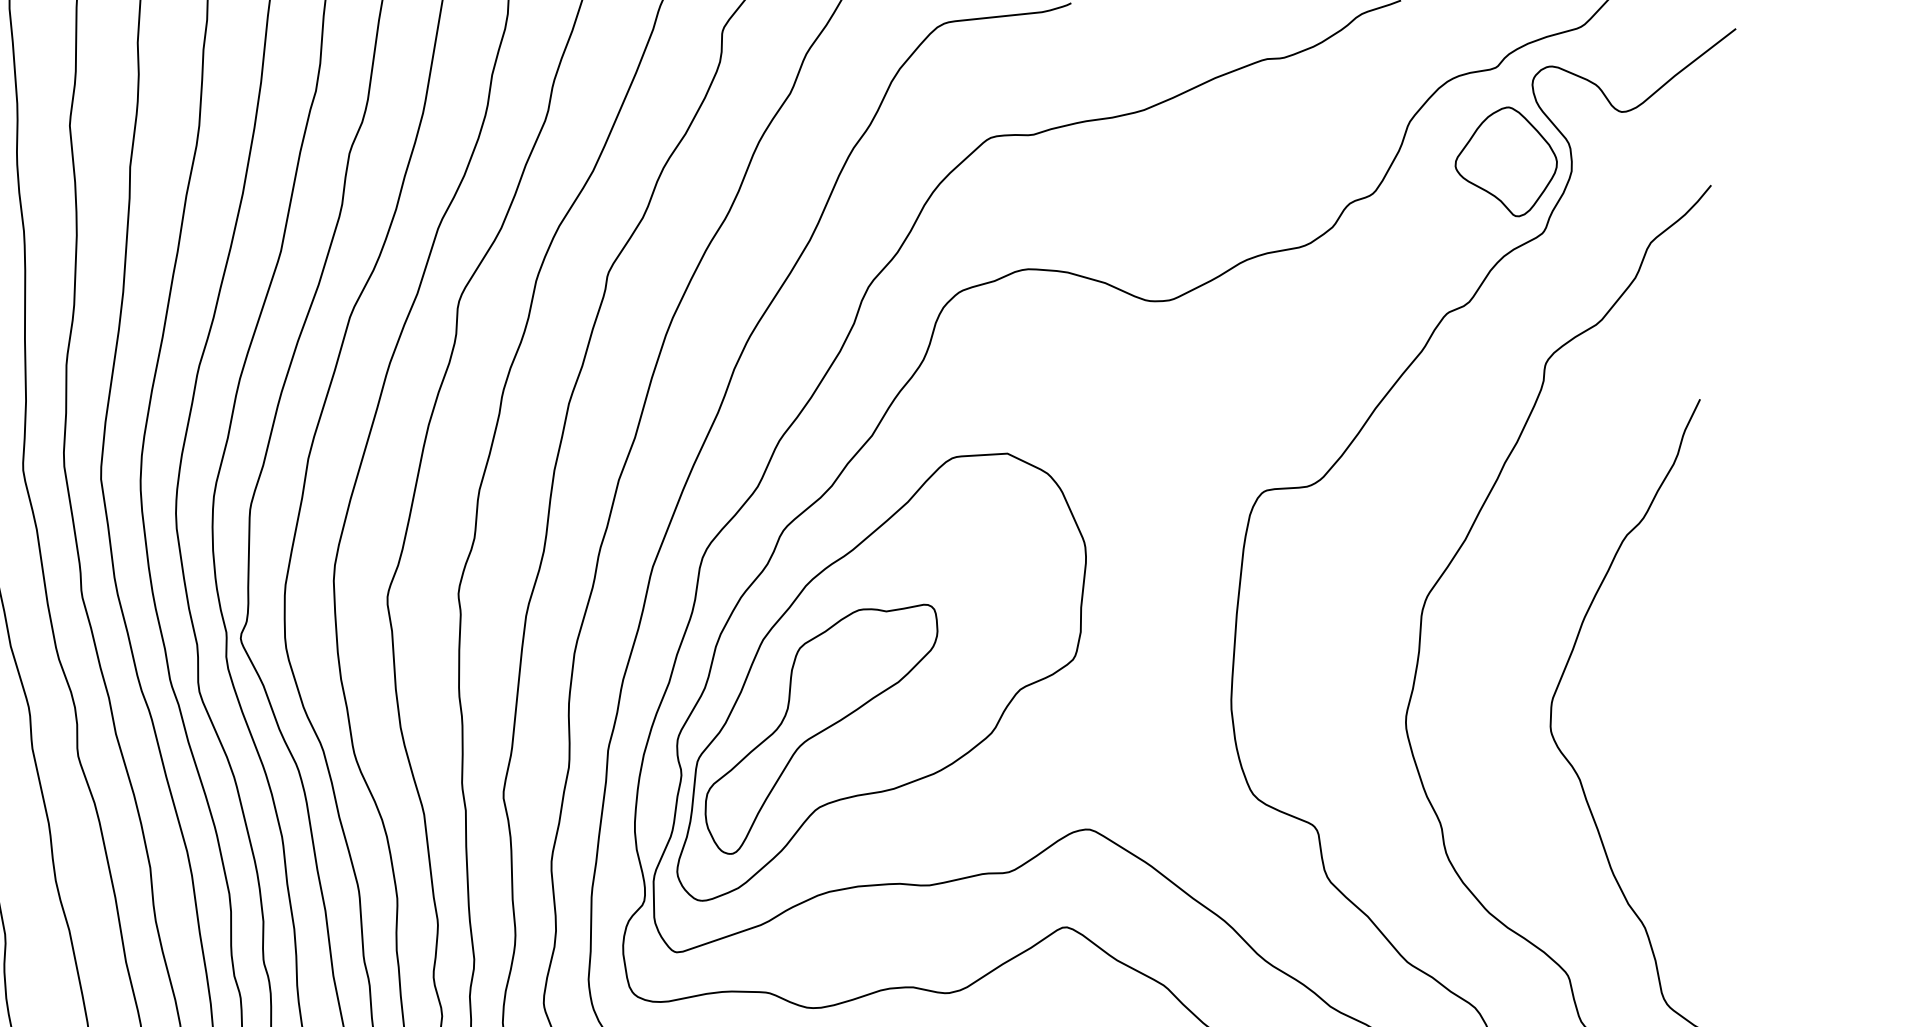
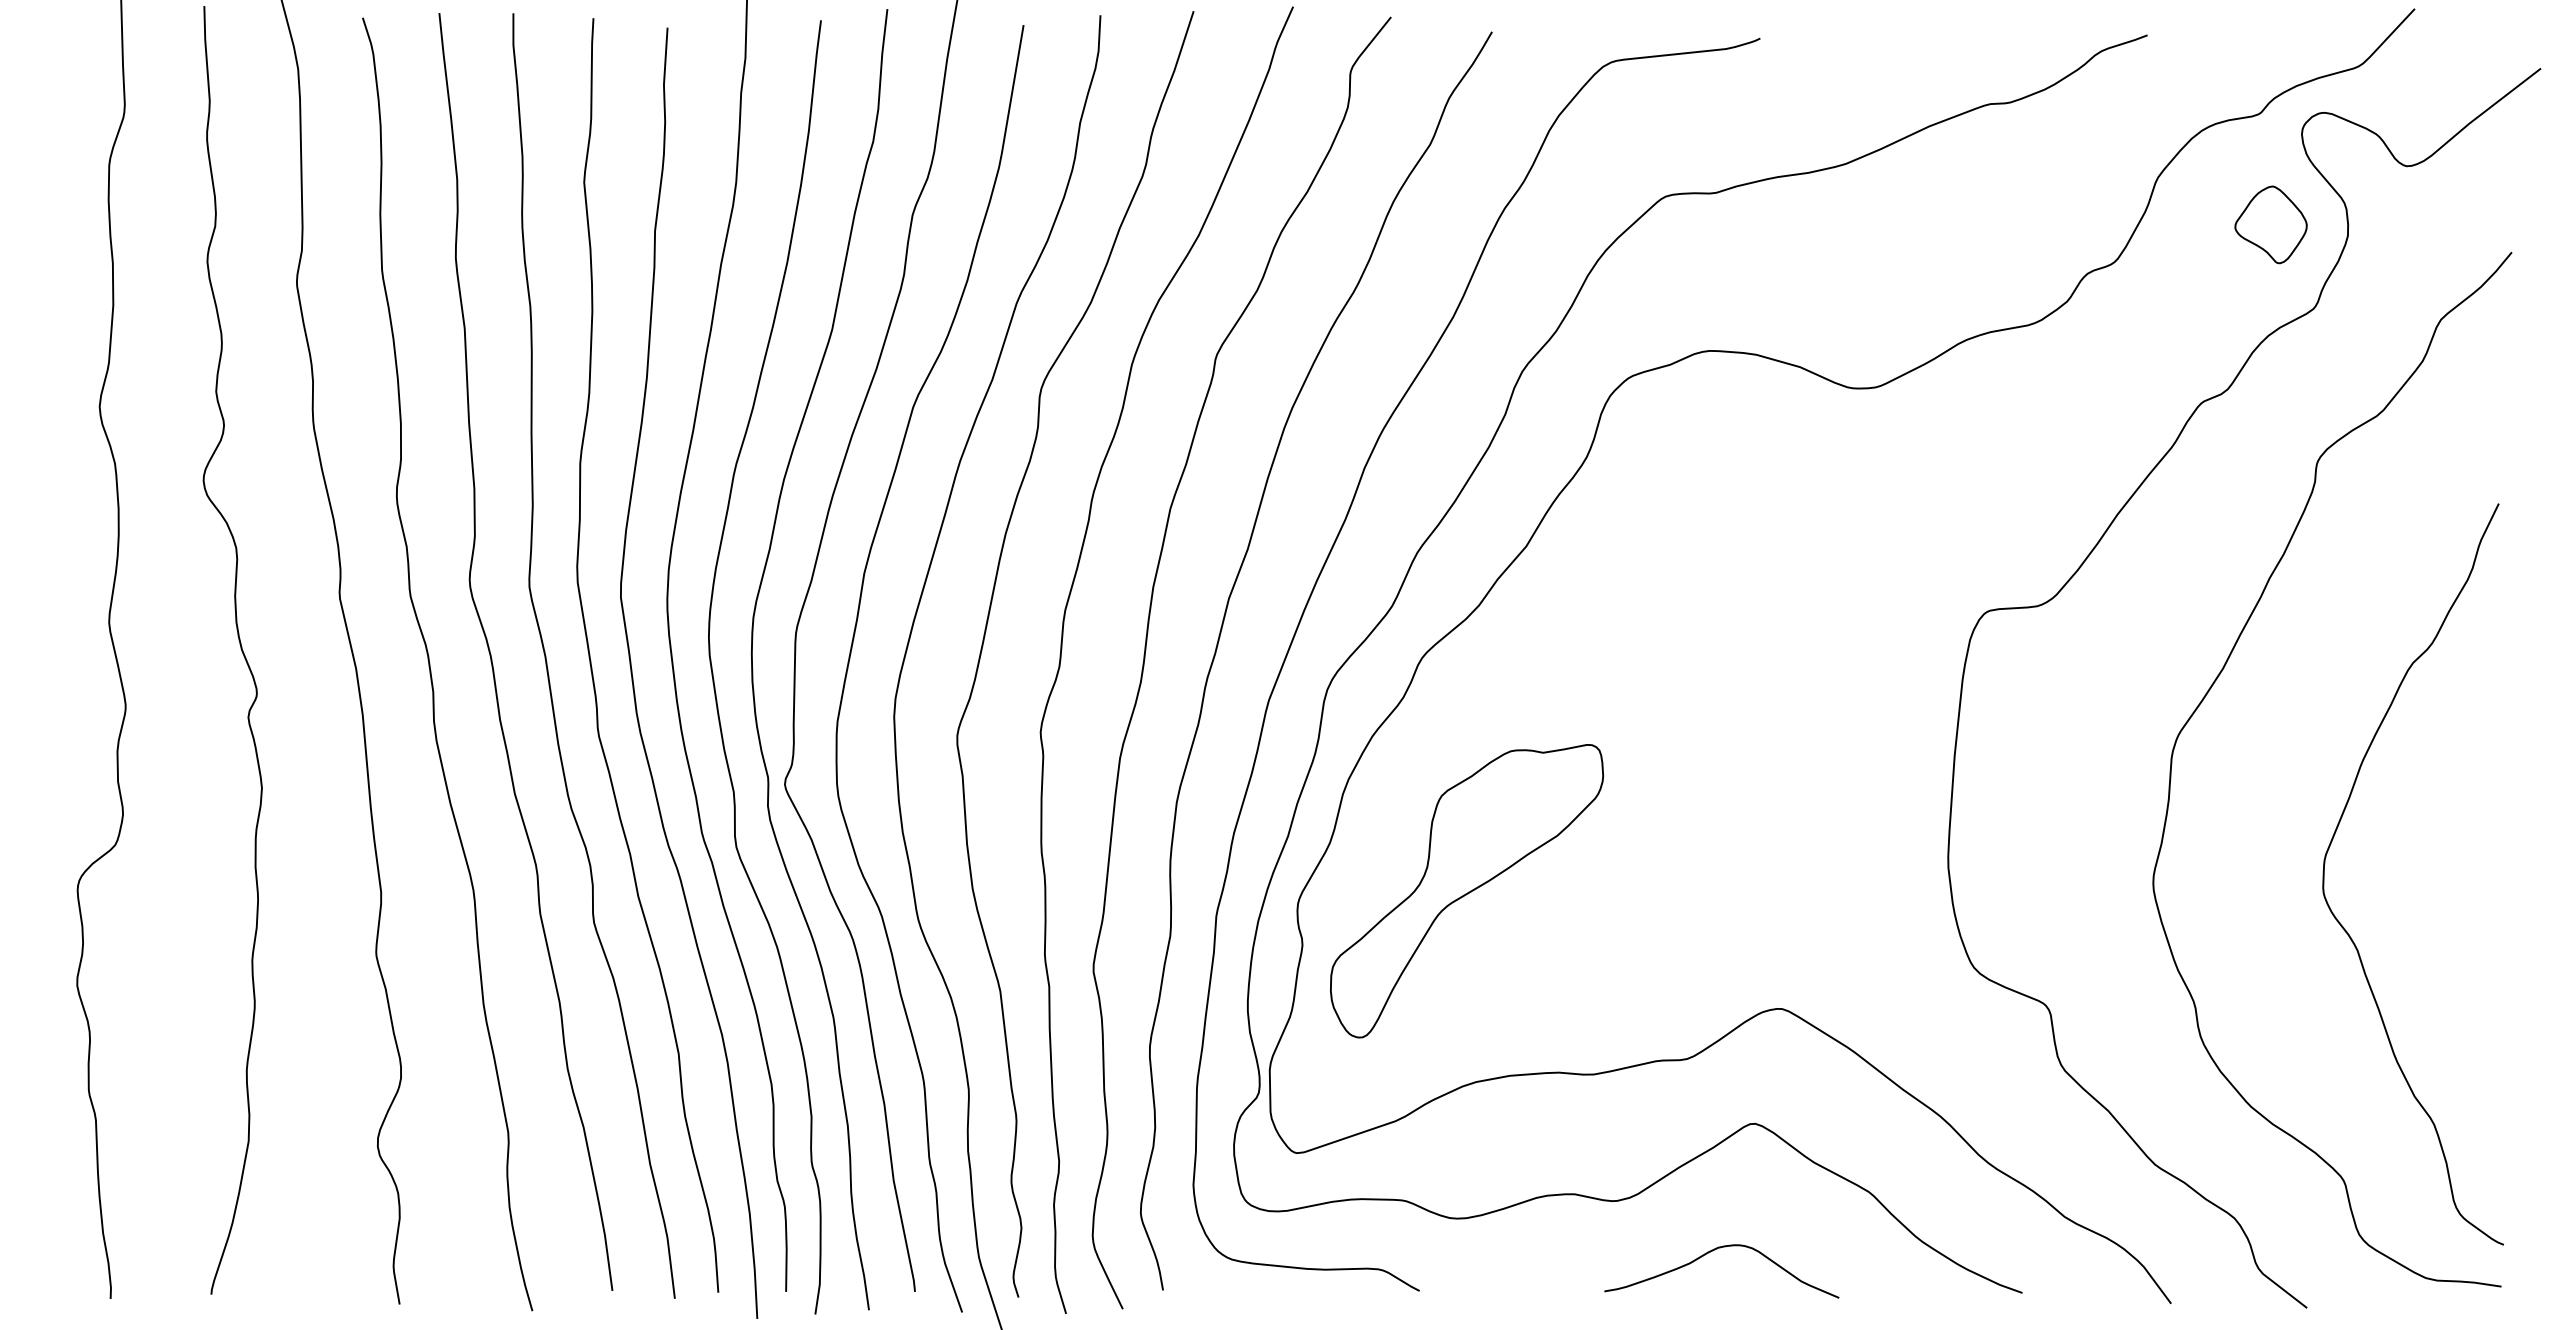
part: (1505, 161) -> (2270, 224), size x0.6
part: (881, 676) -> (1537, 829), removed

